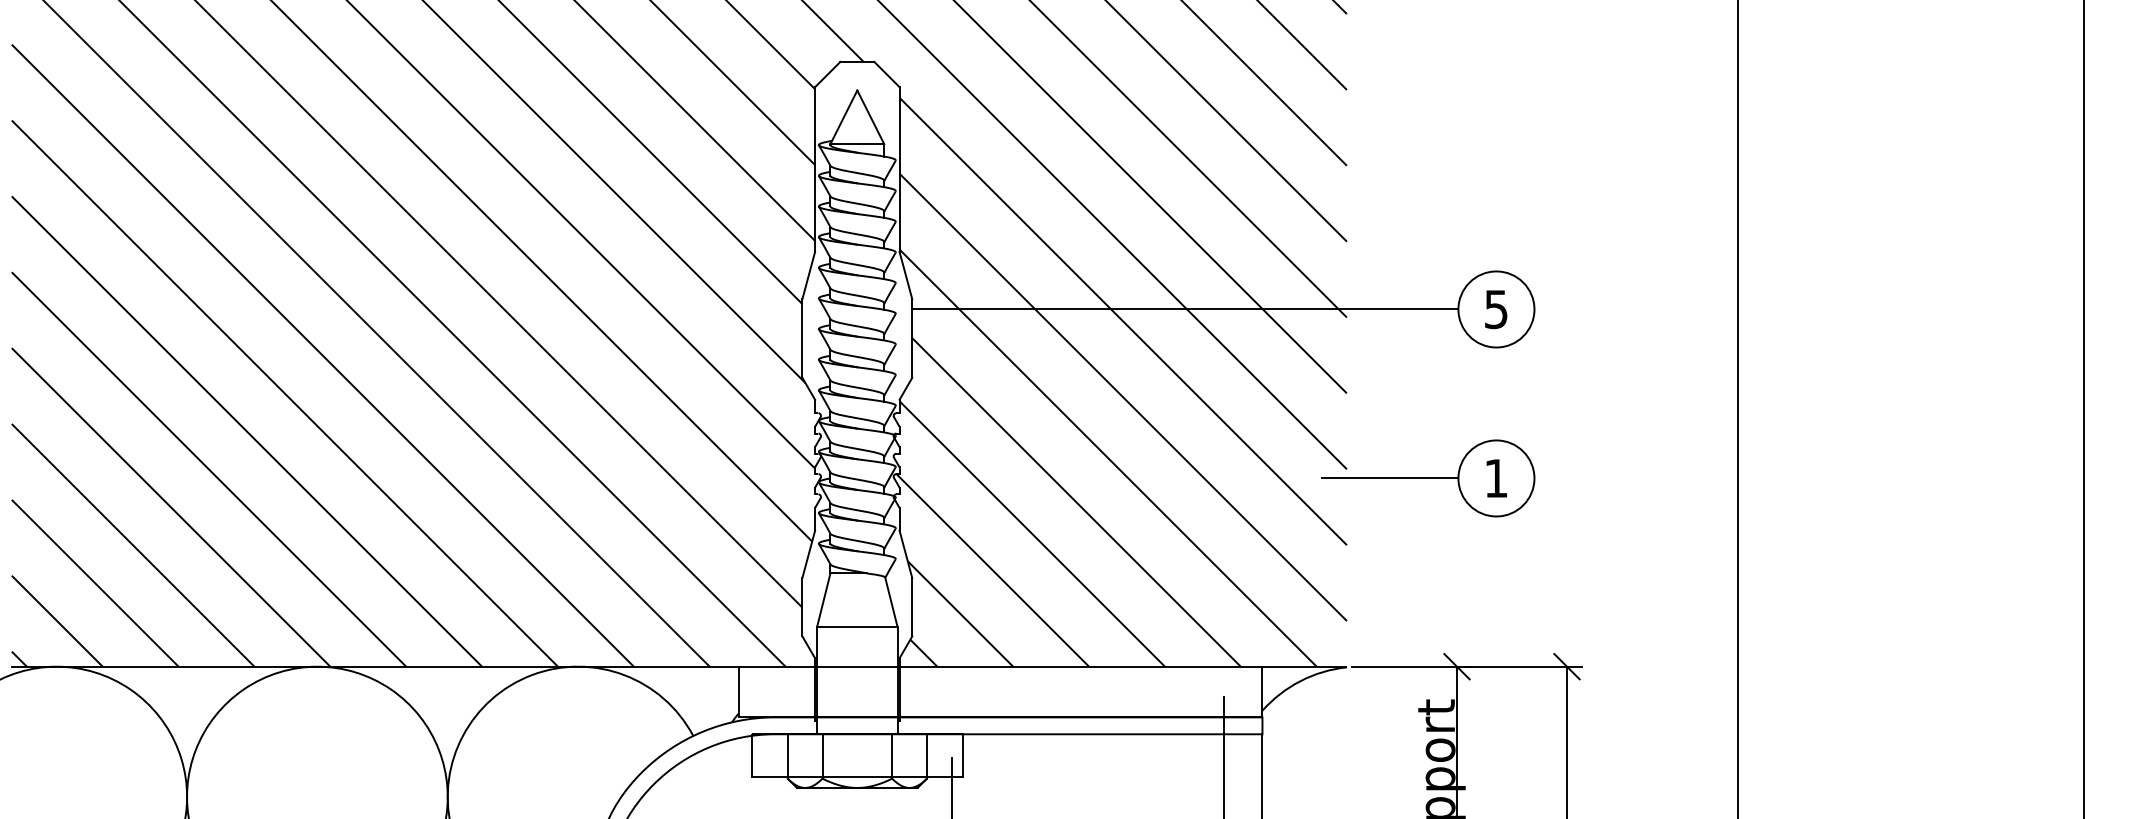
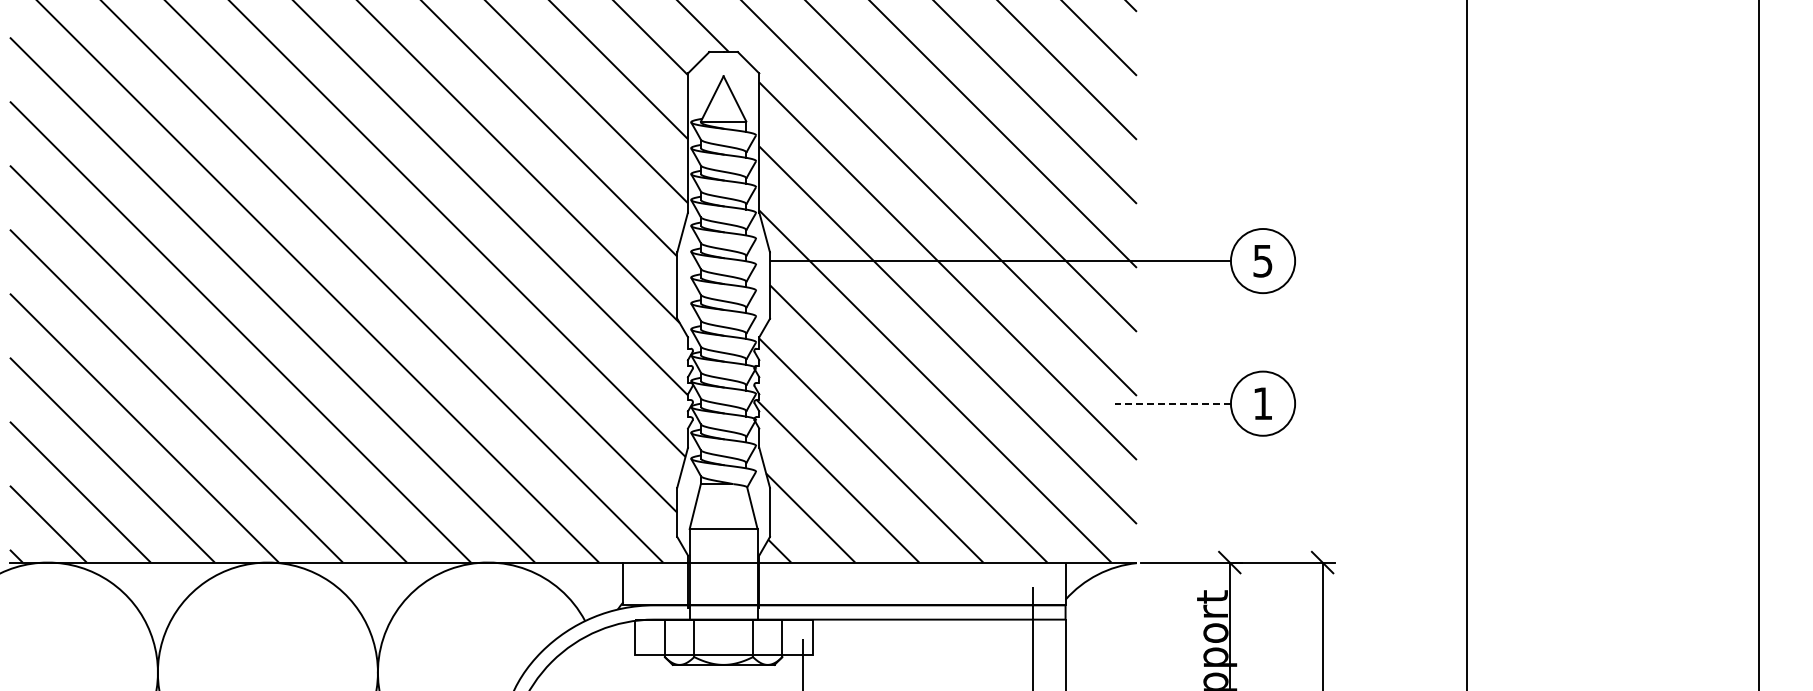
line: (1390, 478) -> (1173, 403), solid -> dashed

